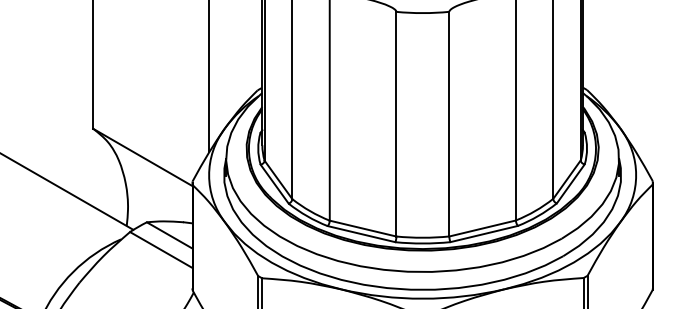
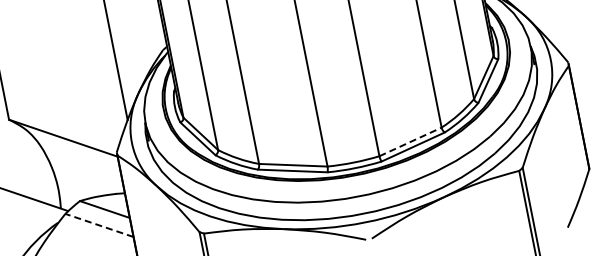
line: (483, 228) -> (411, 141), solid -> dashed
line: (160, 249) -> (98, 225), solid -> dashed

